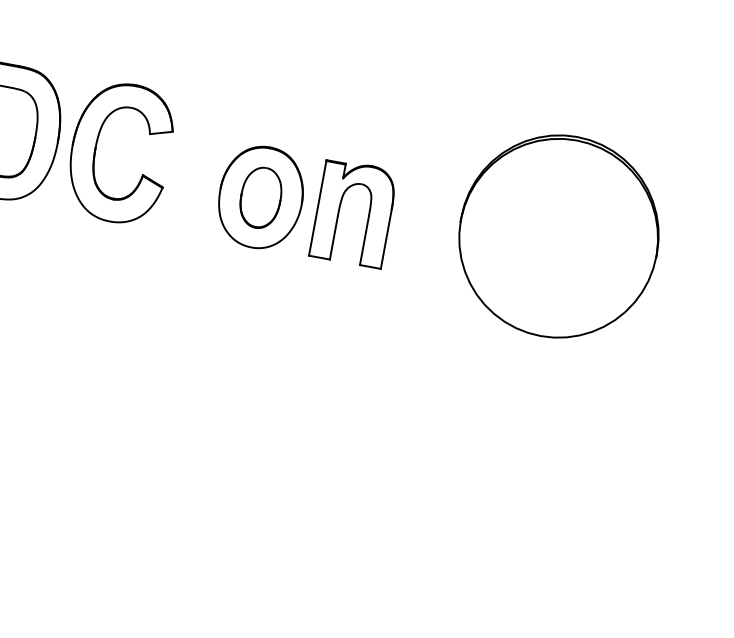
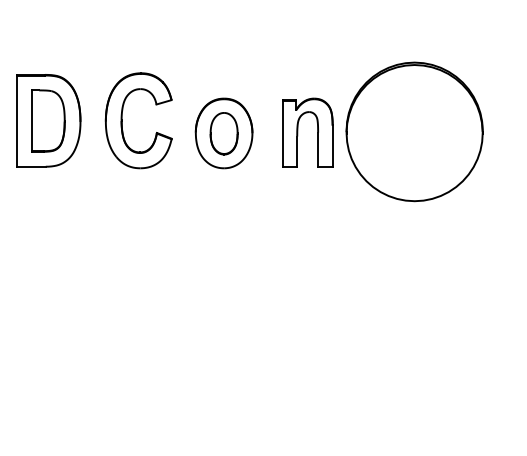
part: (96, 148) -> (122, 120), moved
part: (340, 210) -> (298, 132), moved
part: (558, 235) -> (414, 131), moved

